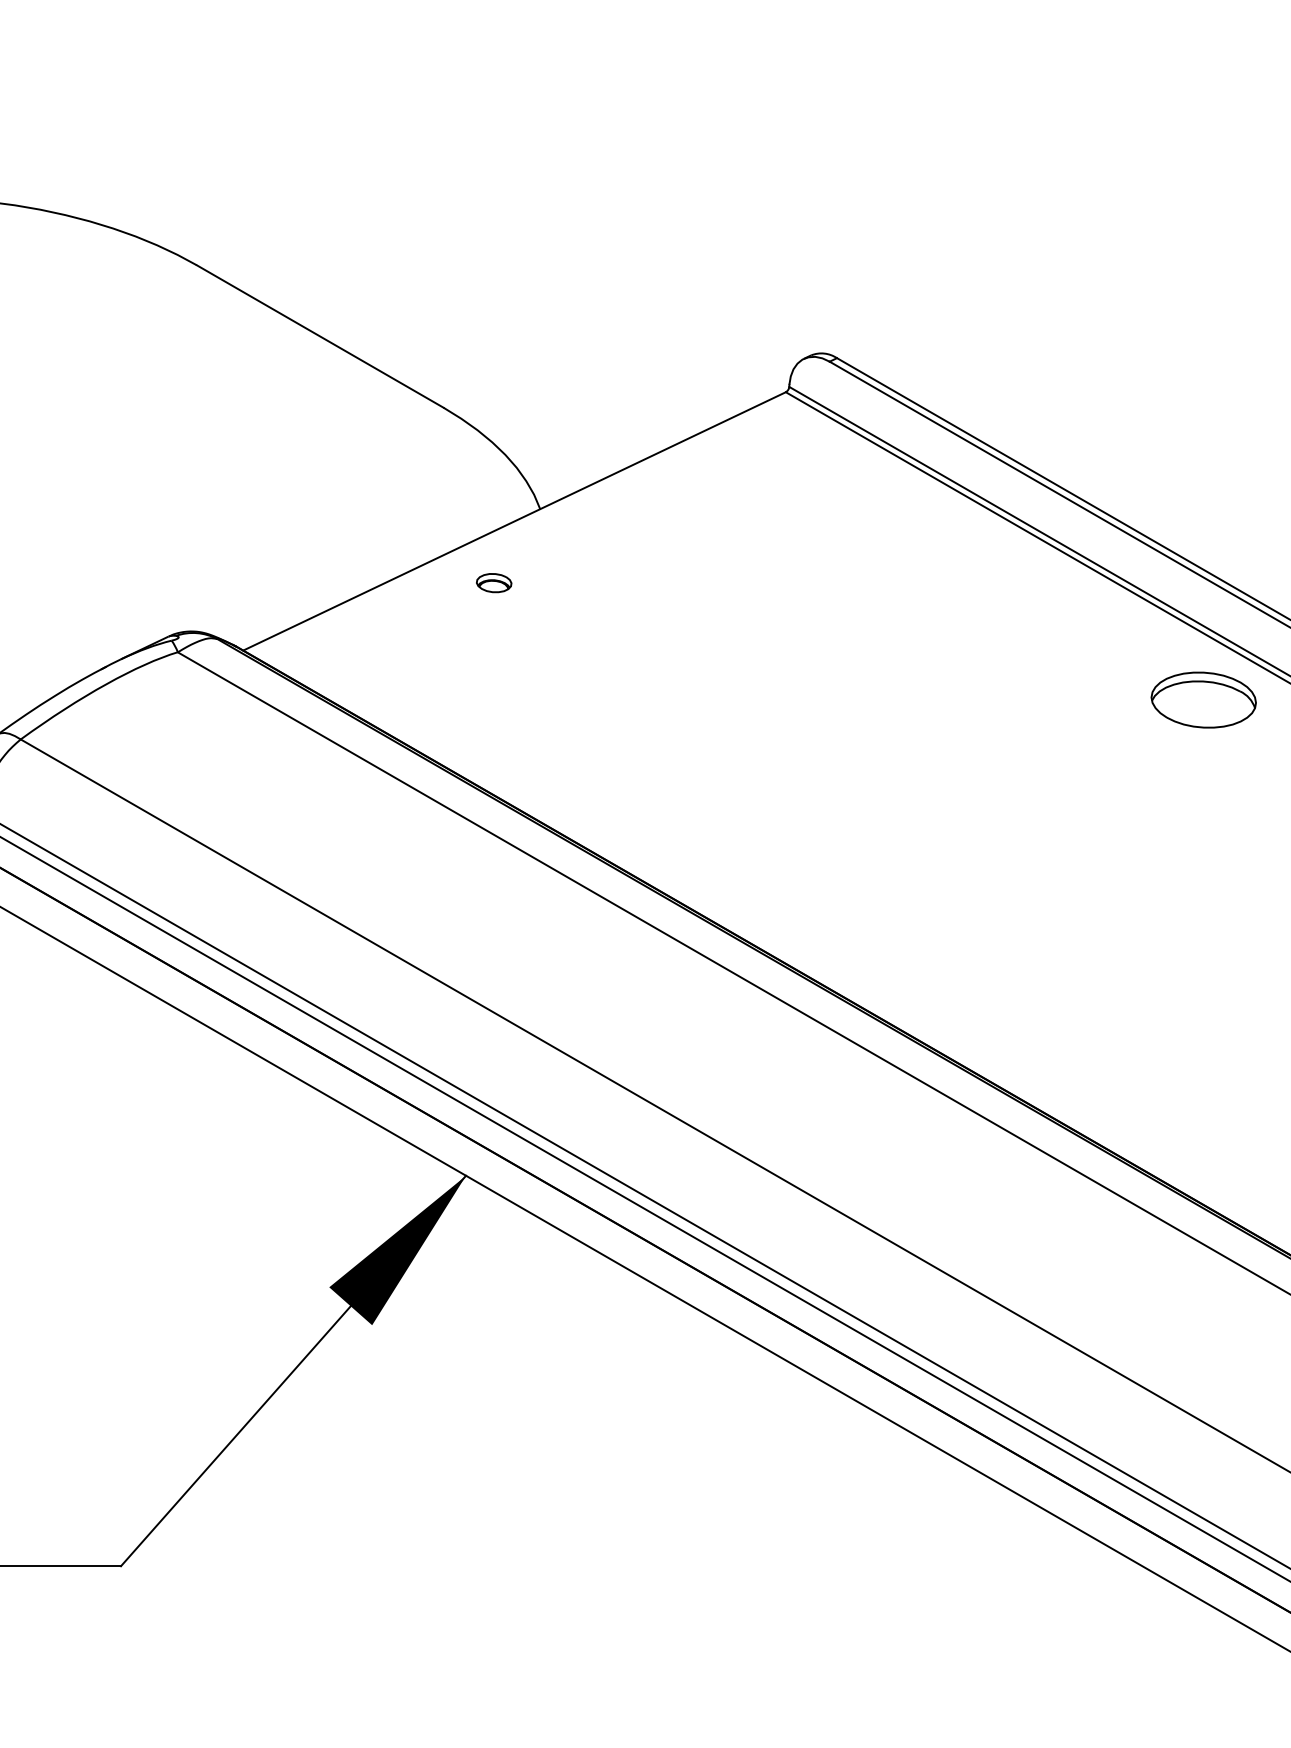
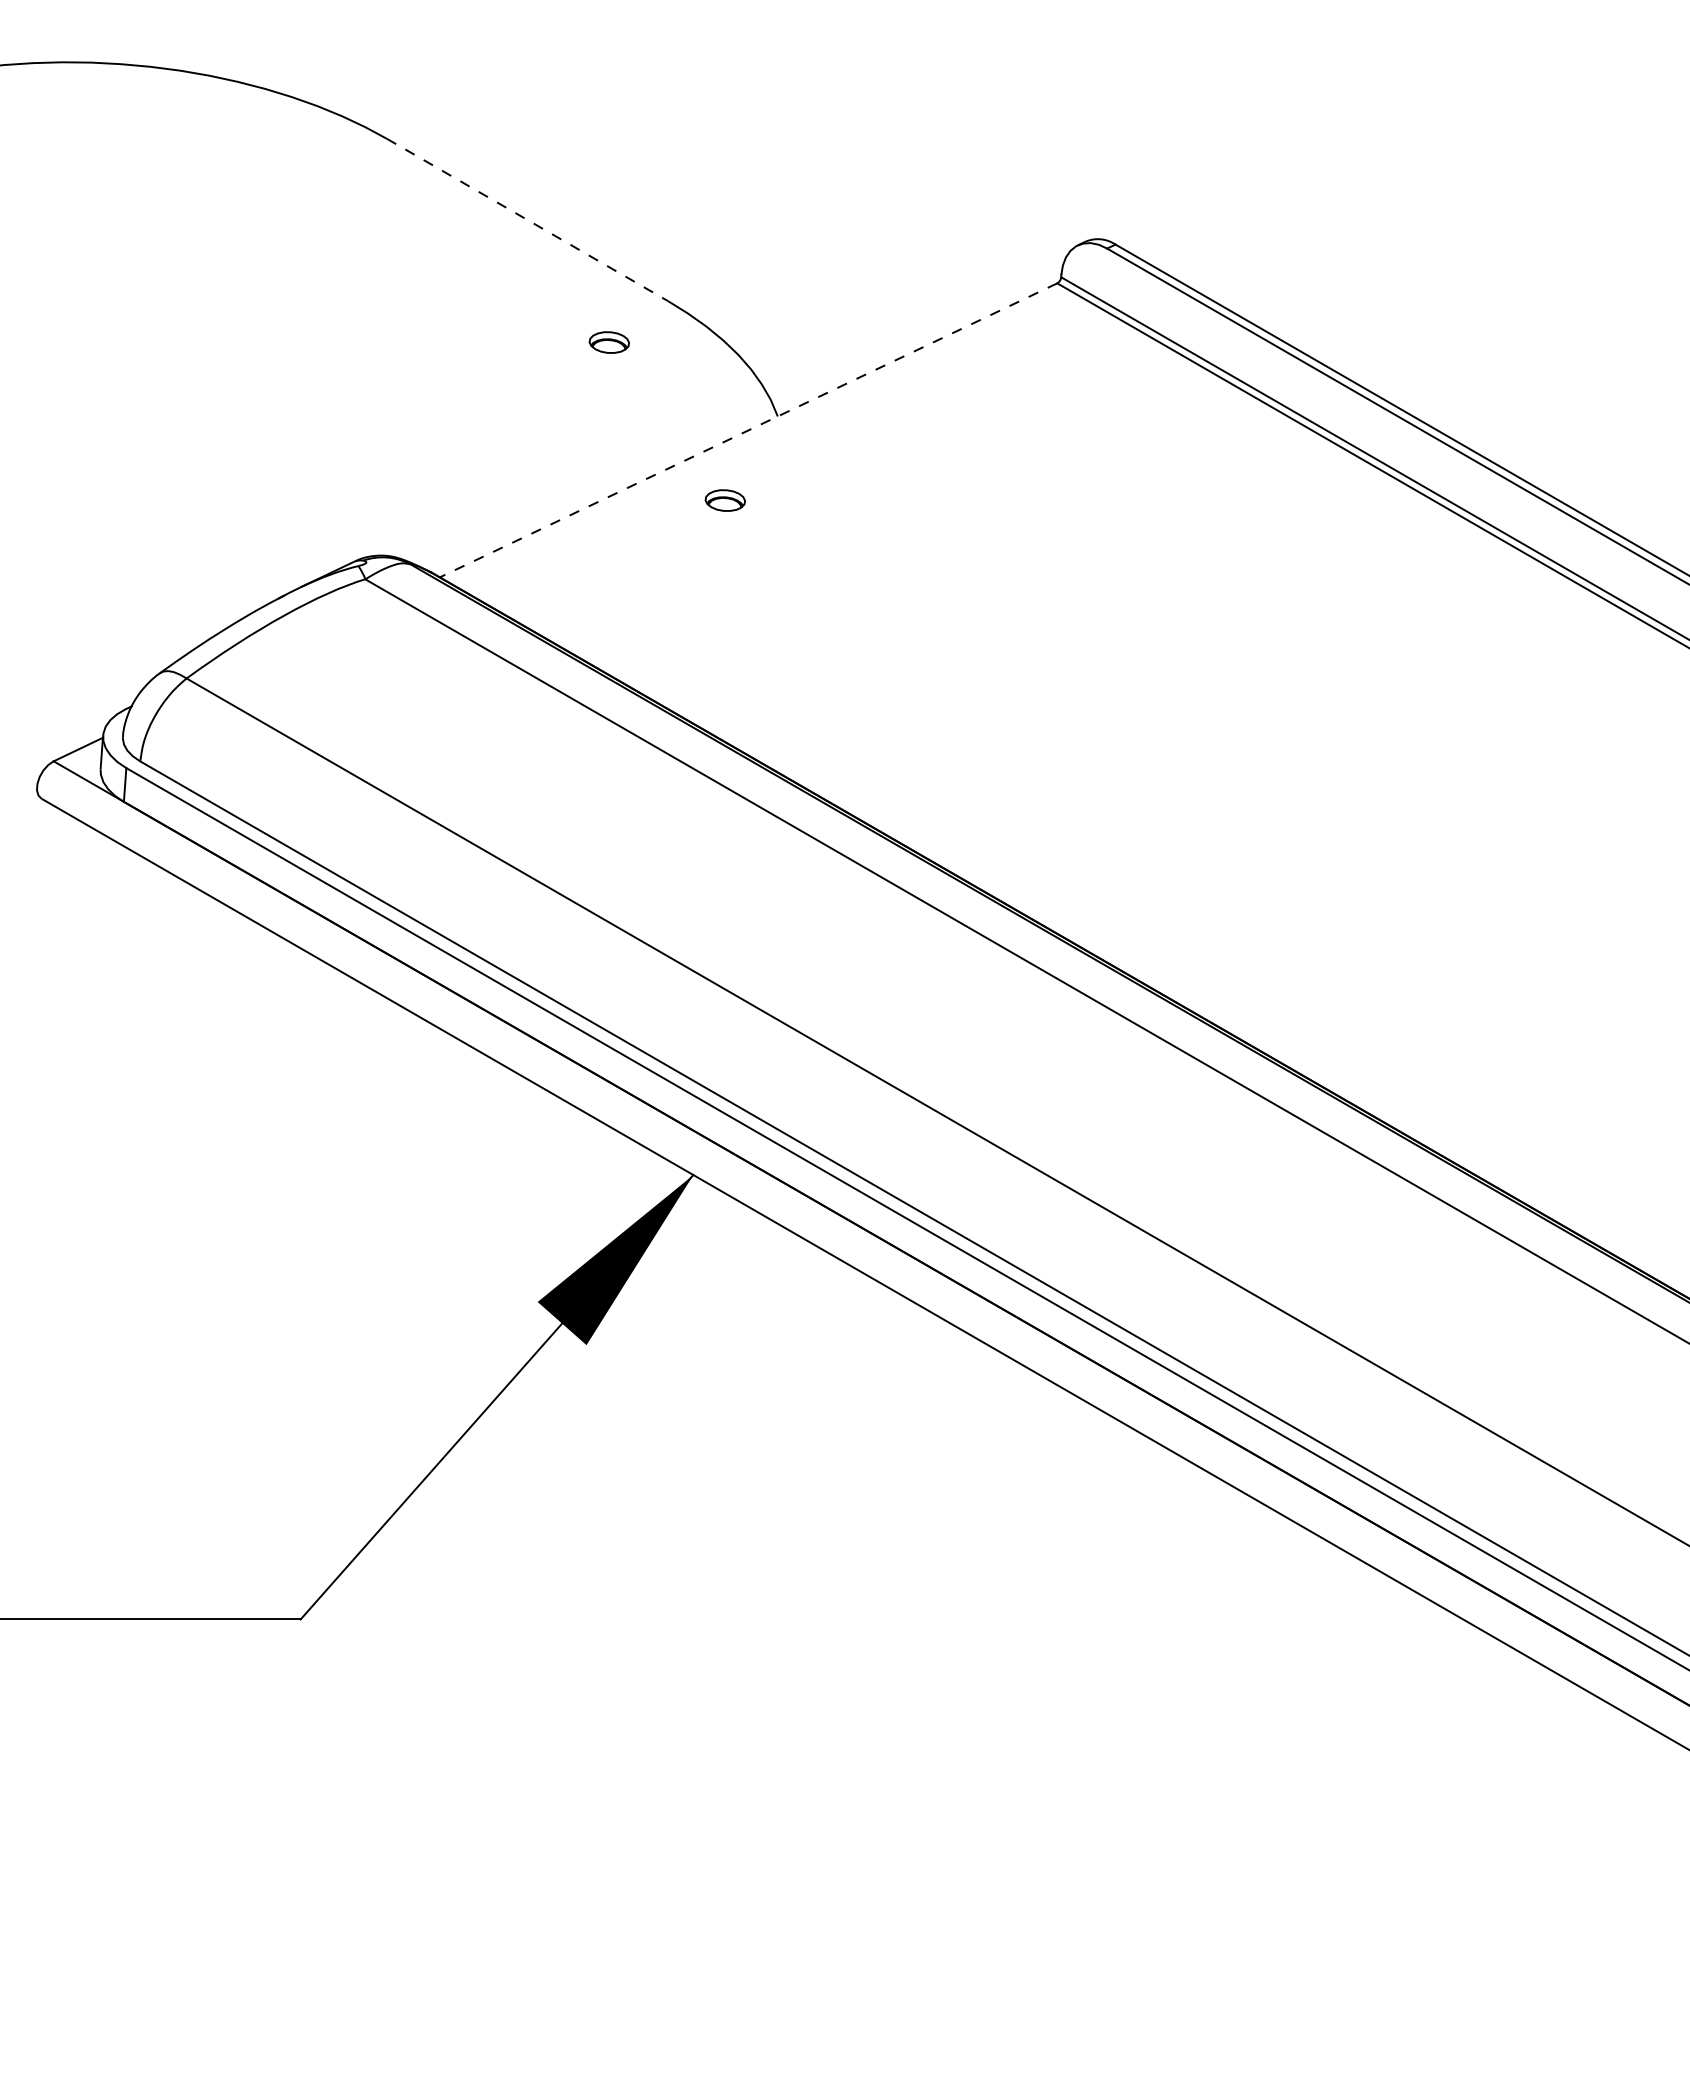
line: (320, 337) -> (527, 220), solid -> dashed
part: (391, 444) -> (608, 342), added
line: (514, 521) -> (748, 430), solid -> dashed
part: (1203, 699) -> (1532, 633), removed

